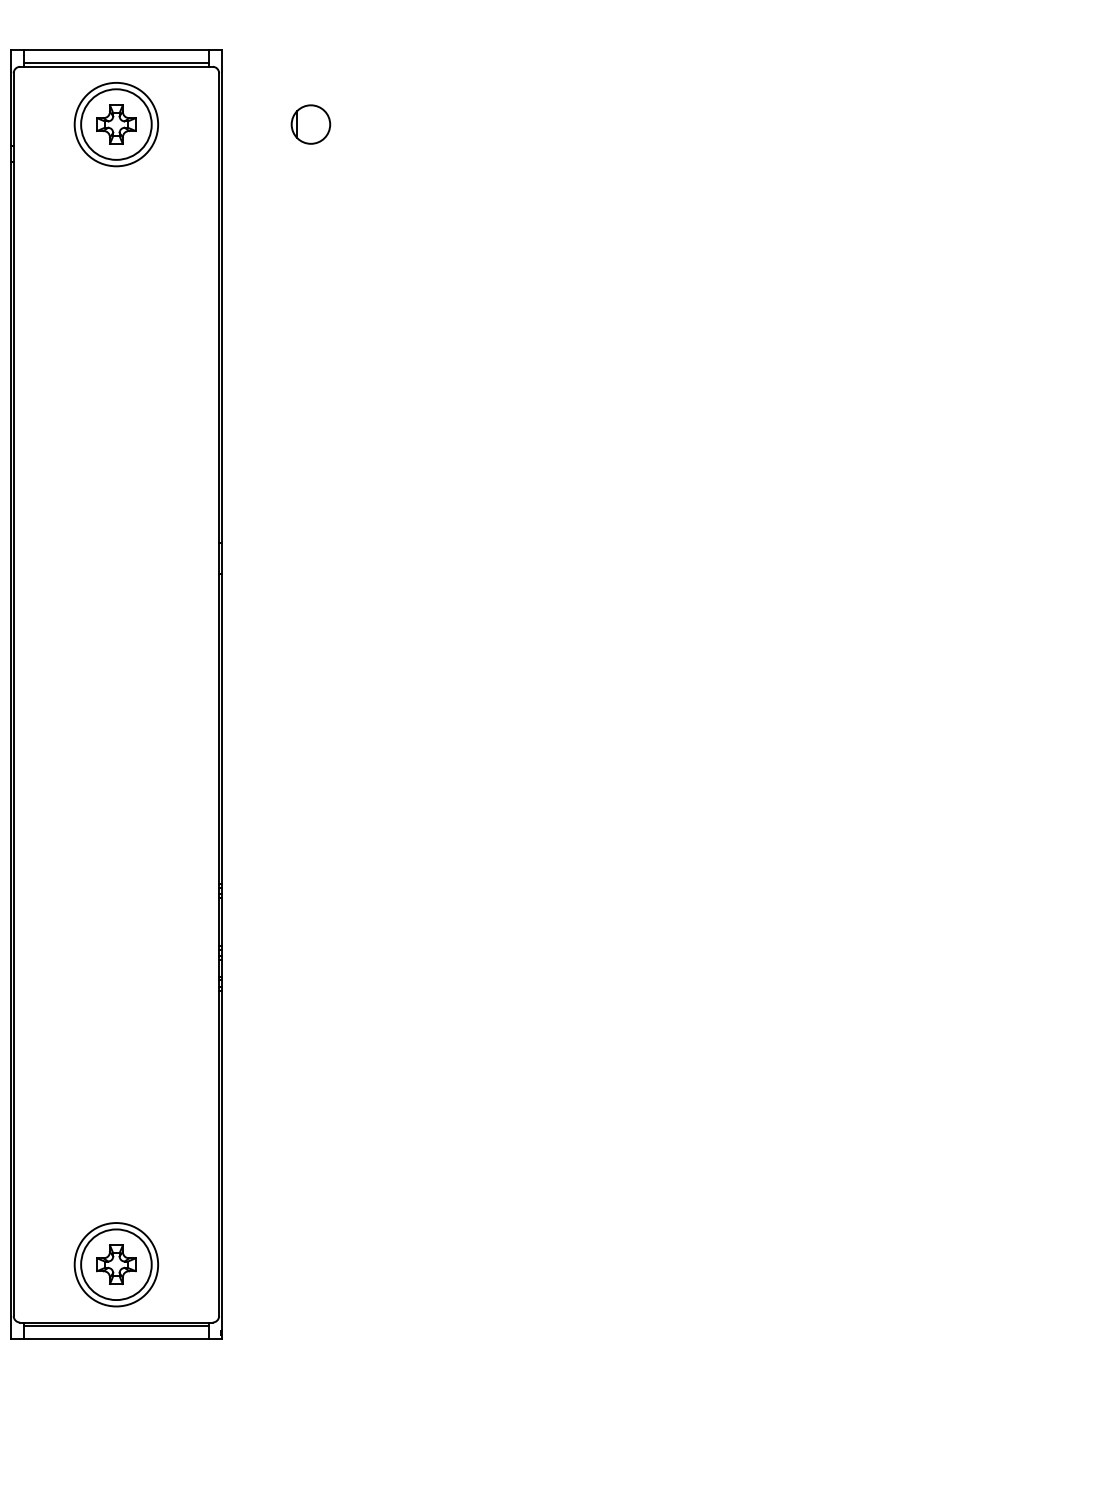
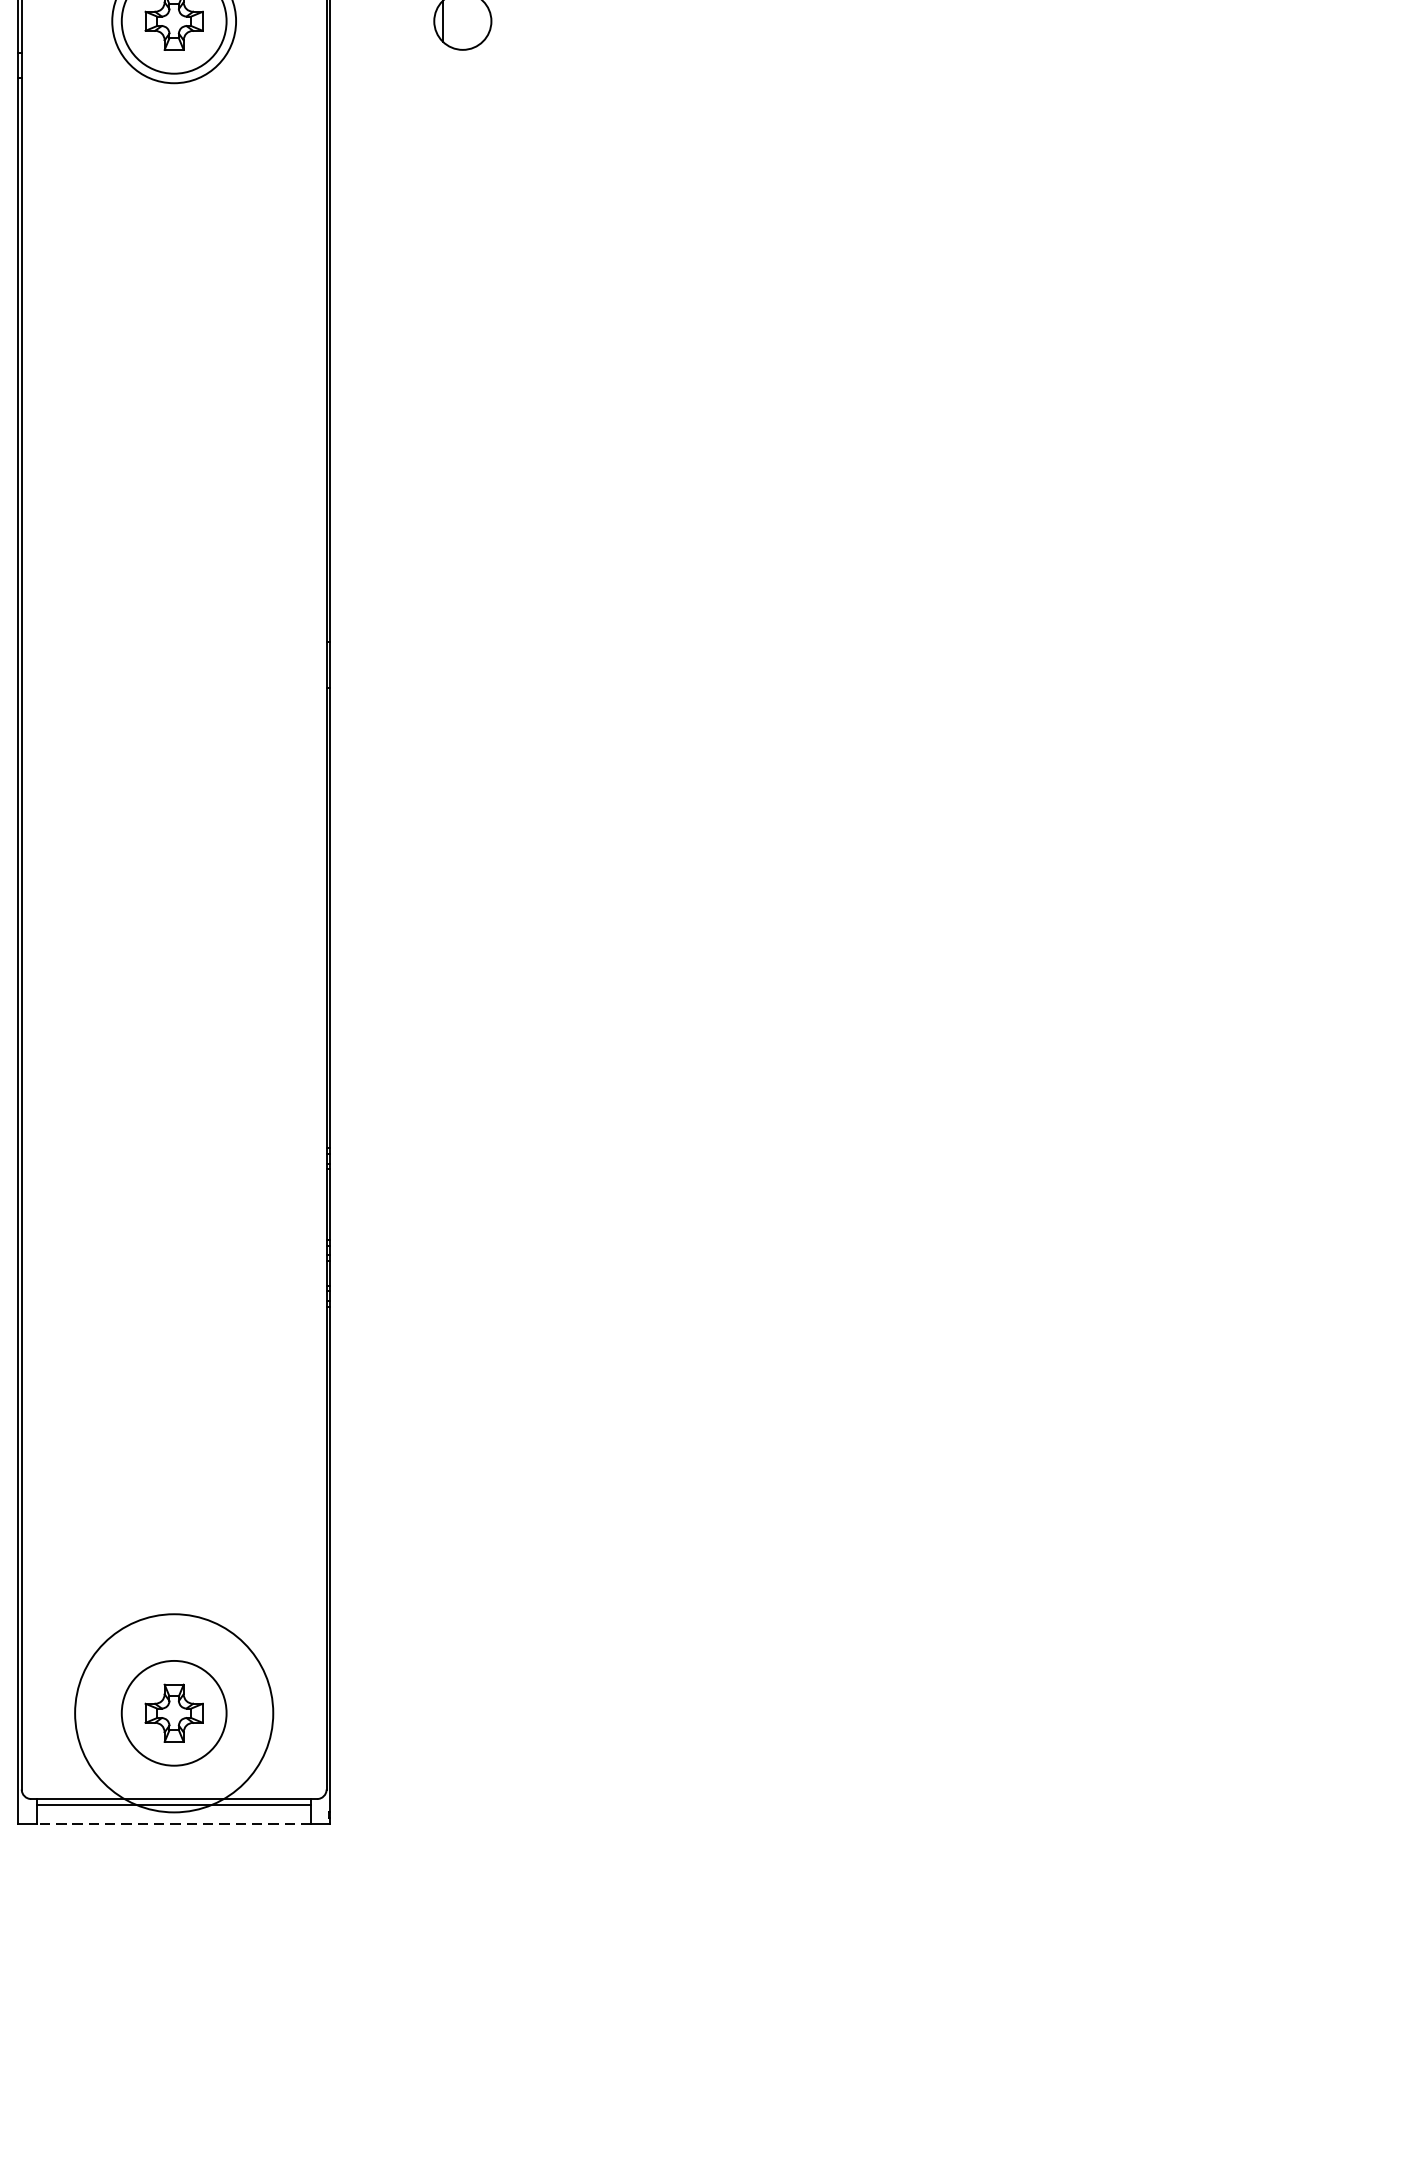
circle: (116, 1264) -> (174, 1712), size x1.6
line: (115, 1339) -> (172, 1824), solid -> dashed

